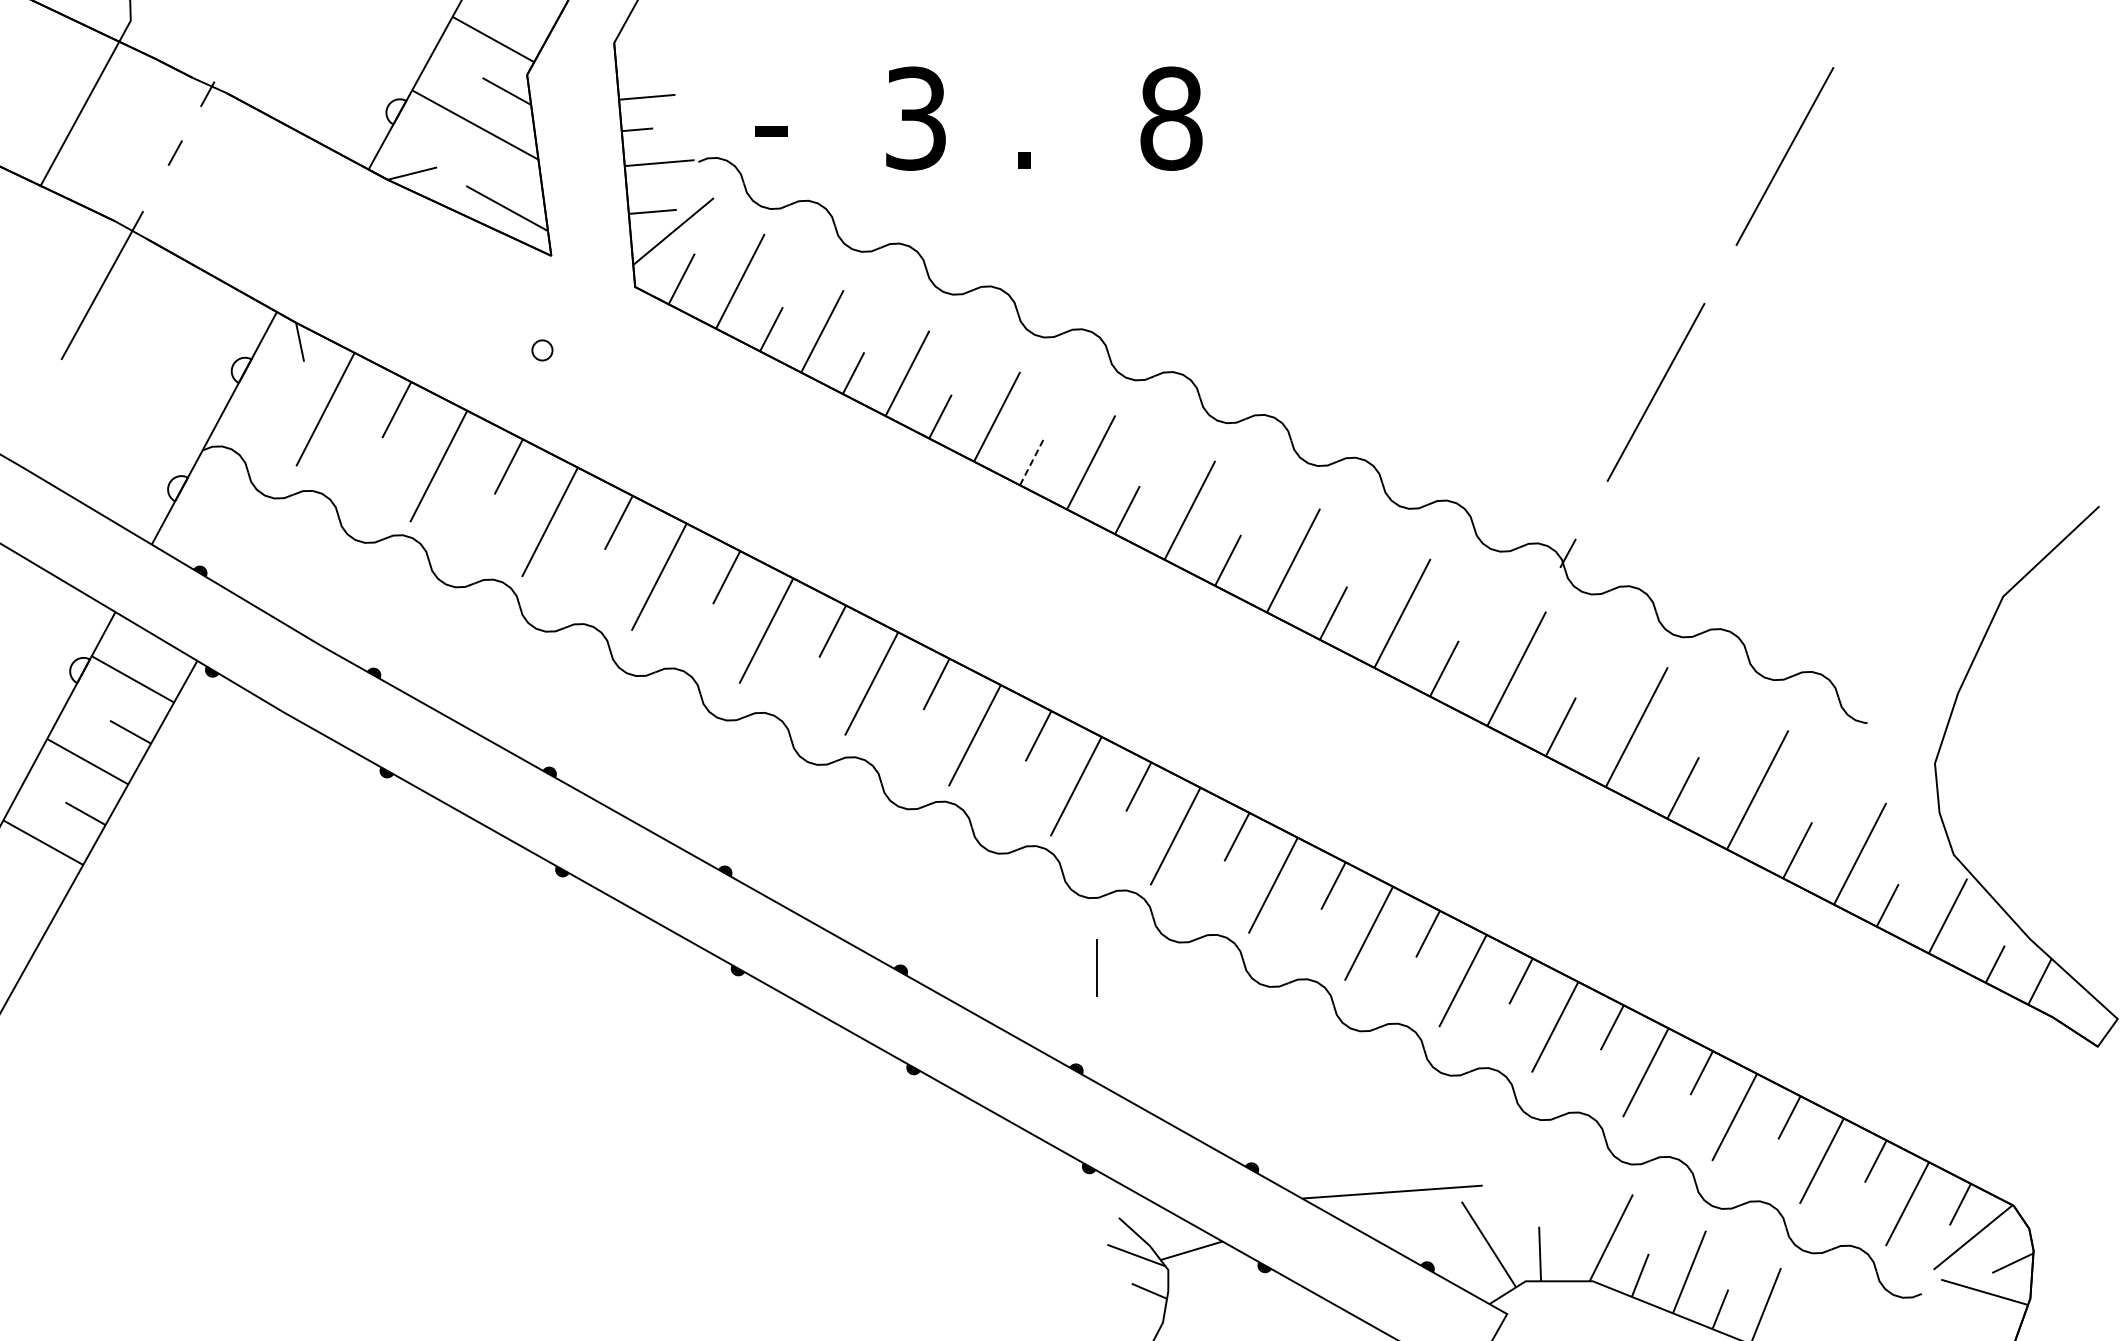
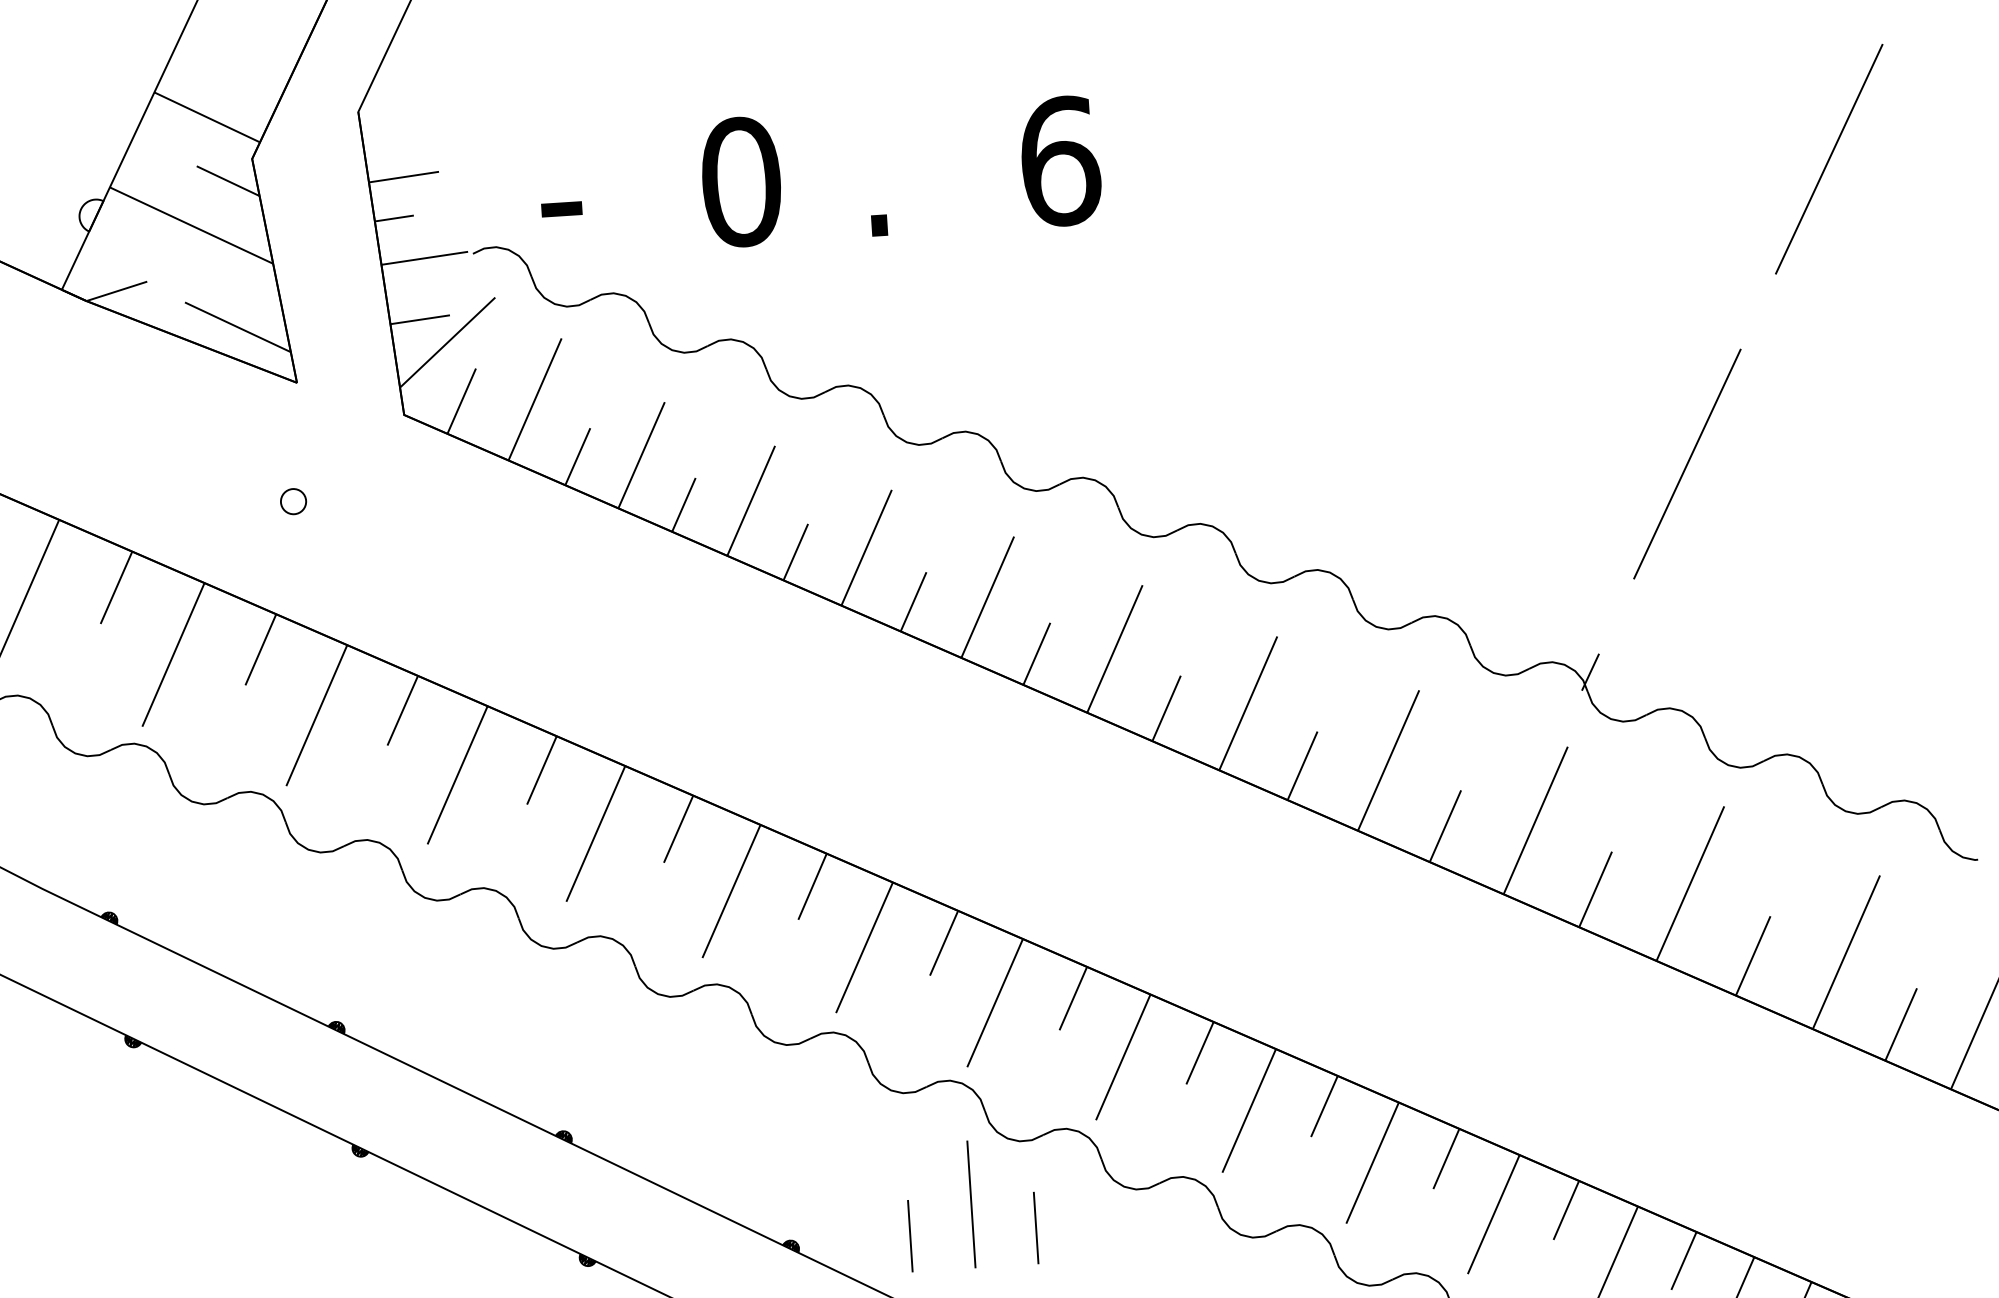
text: (916, 118) -> (741, 181), 3 -> 0
text: (1171, 118) -> (1060, 161), 8 -> 6
line: (1031, 462) -> (913, 602), dashed -> solid
line: (1046, 945) -> (970, 1203), added
line: (996, 967) -> (910, 1235), added

